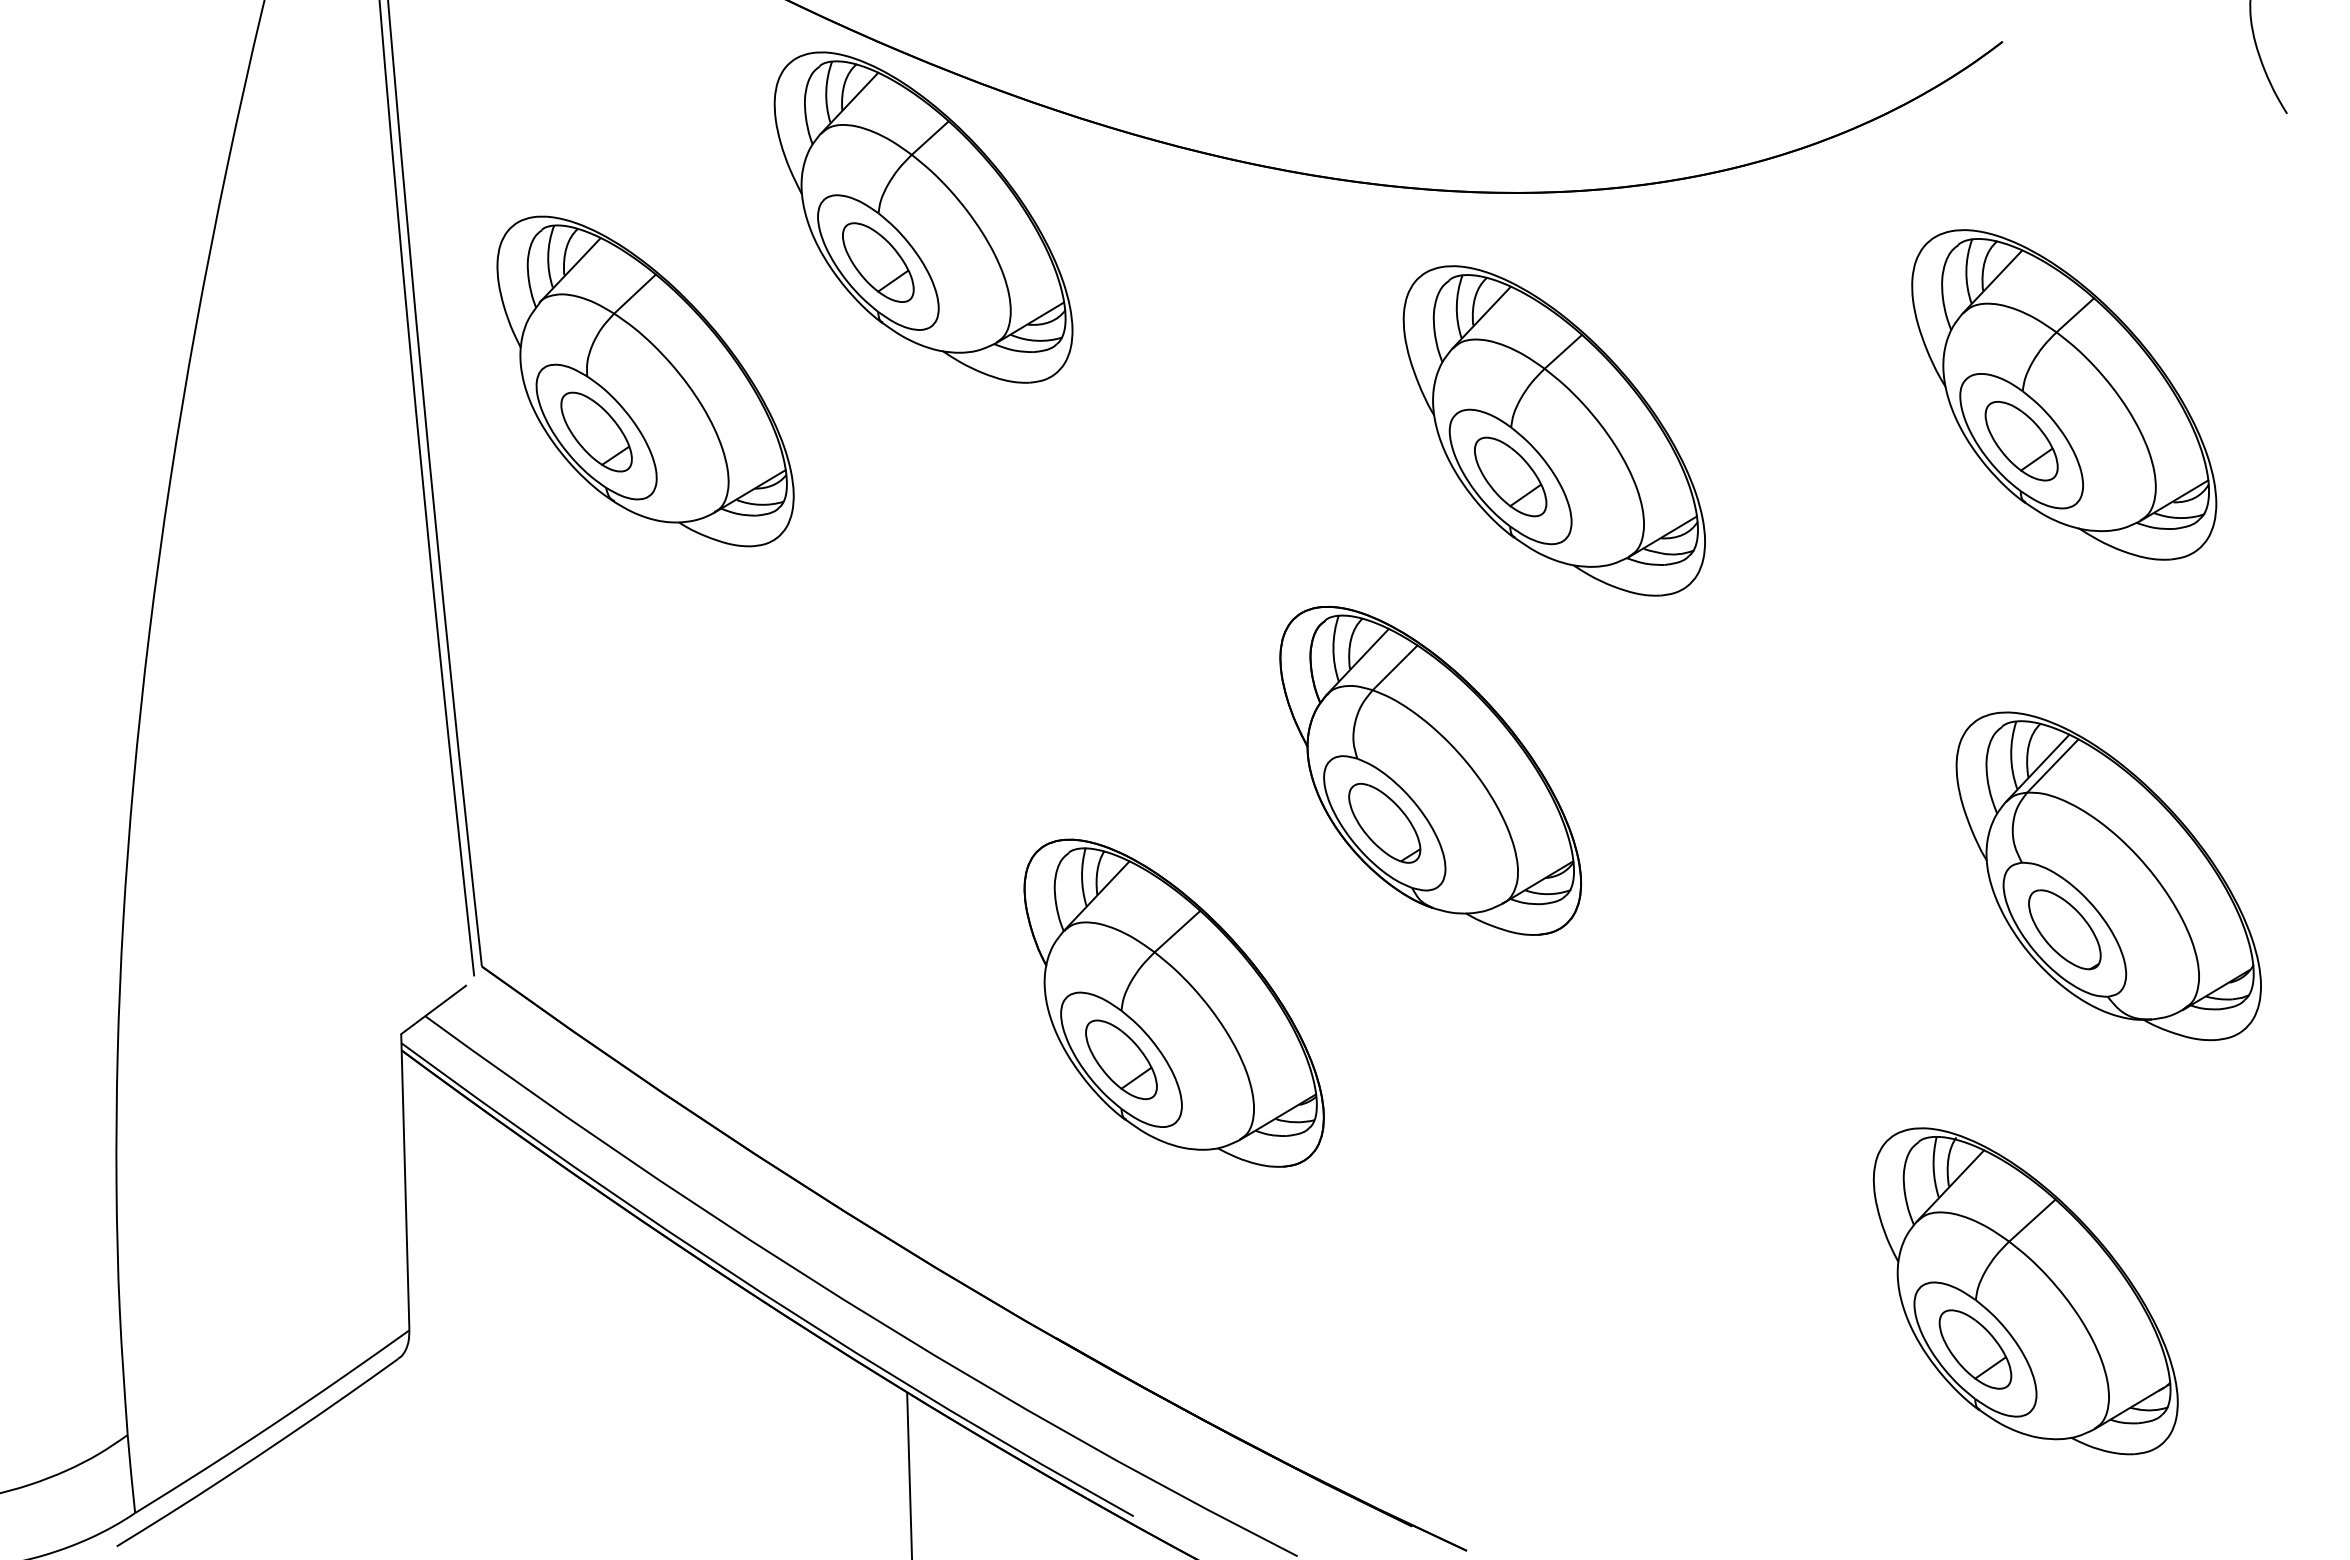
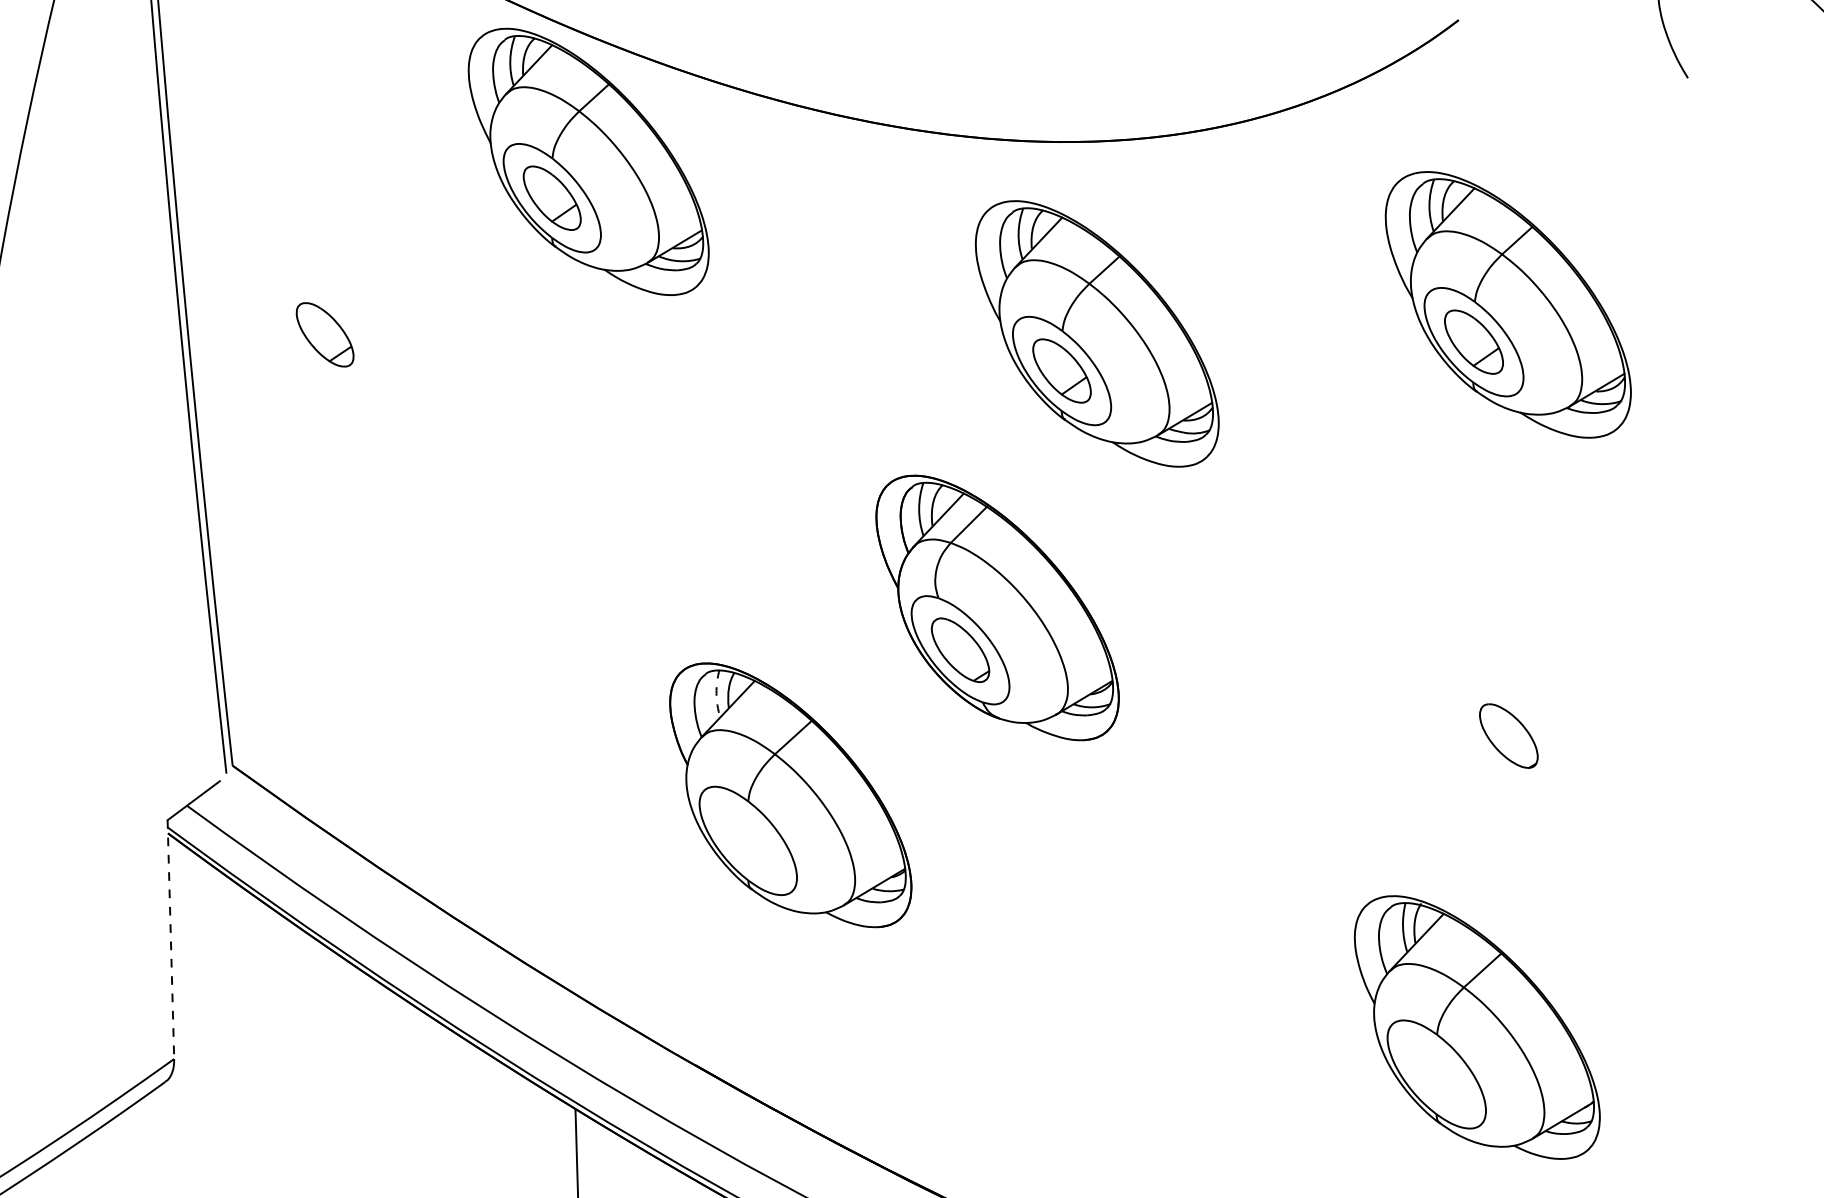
part: (645, 381) -> (364, 294), removed
arc: (1082, 876) -> (716, 693), solid -> dashed
part: (2108, 876) -> (1544, 693), removed
part: (1121, 1059) -> (748, 840), removed
line: (405, 1182) -> (171, 939), solid -> dashed
part: (1975, 1349) -> (1436, 1074), removed

